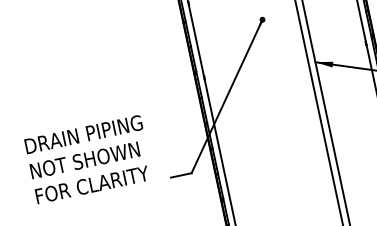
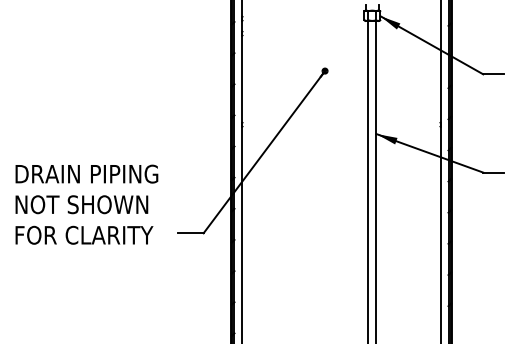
text: (88, 159) -> (86, 204), moved

